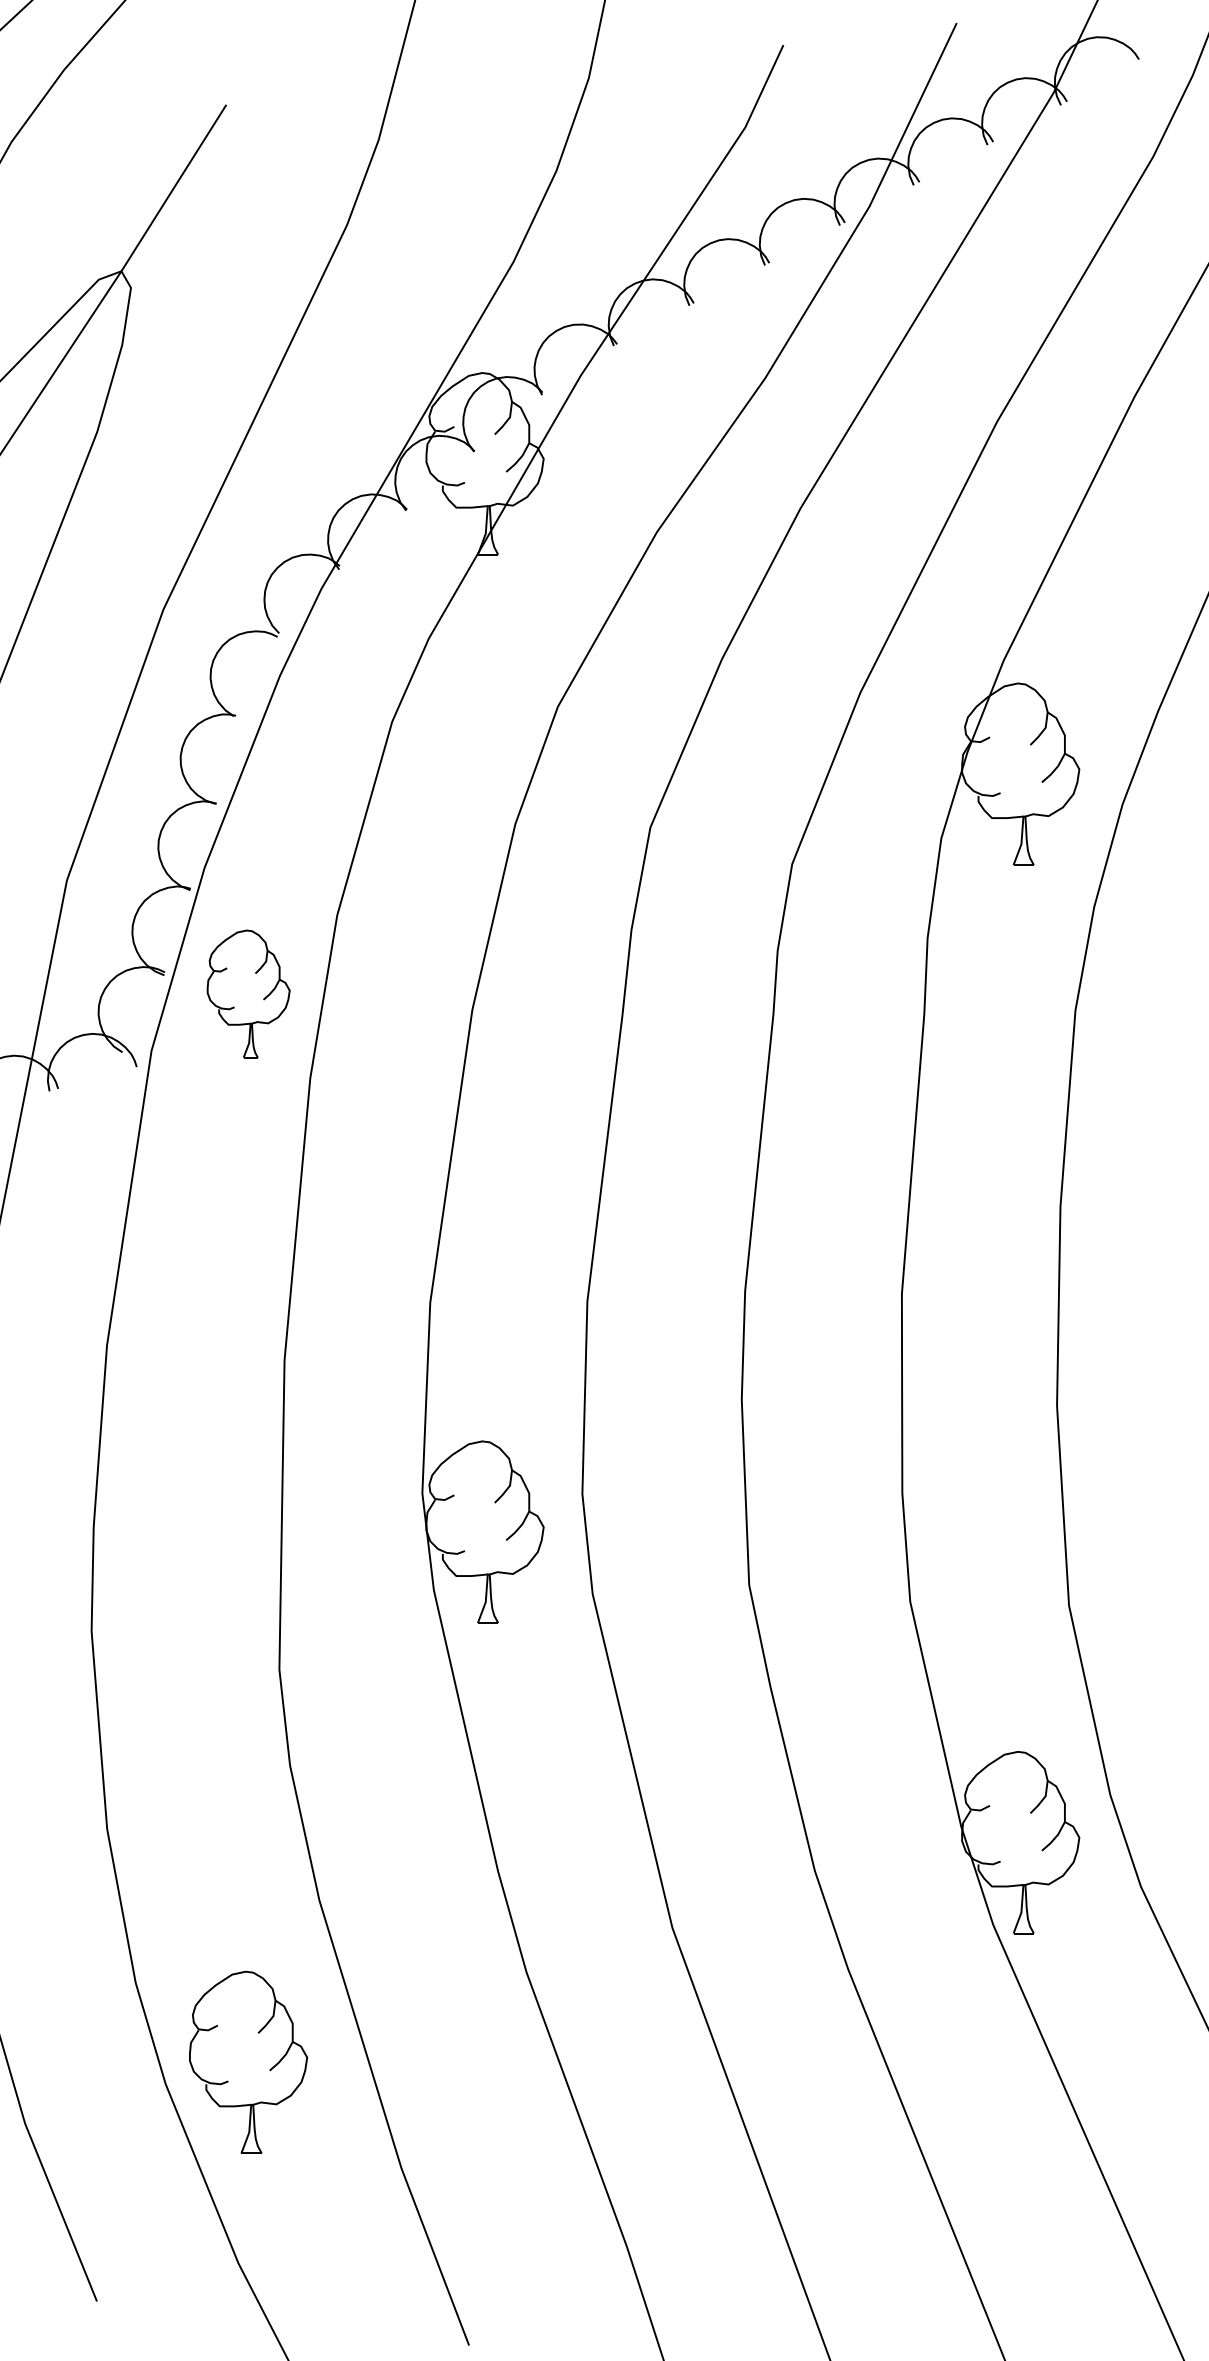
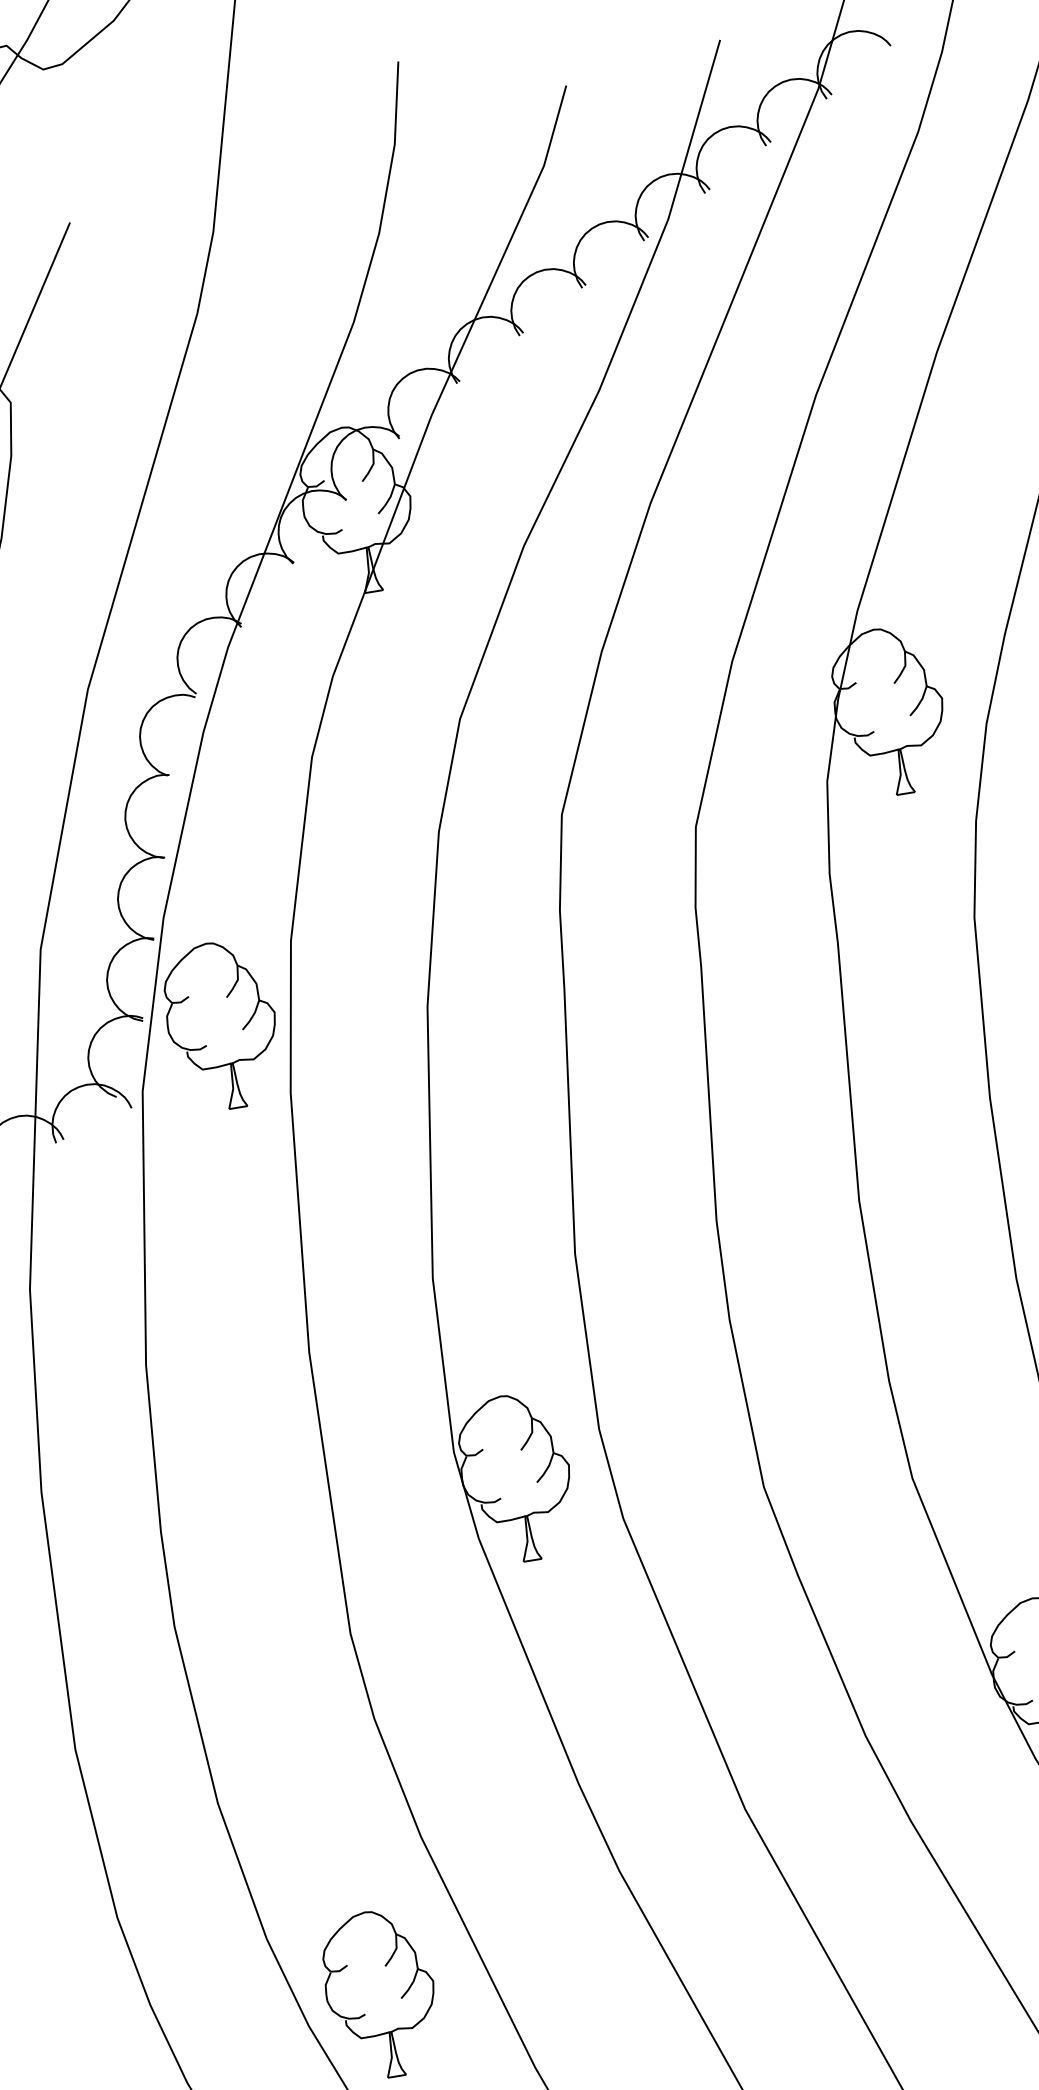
part: (248, 993) -> (222, 1025), size x1.43

